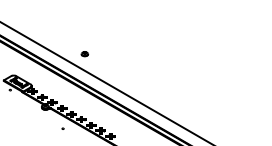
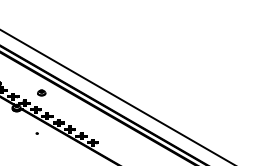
part: (84, 54) -> (41, 93), moved

